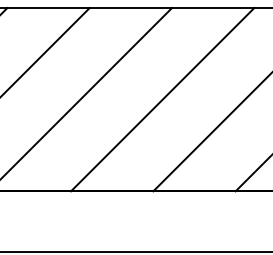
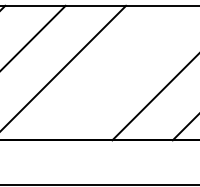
line: (161, 98) -> (118, 72), removed

